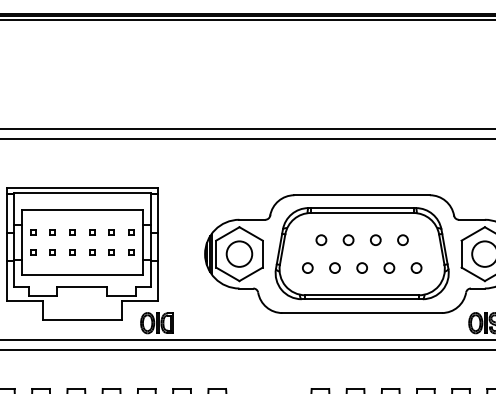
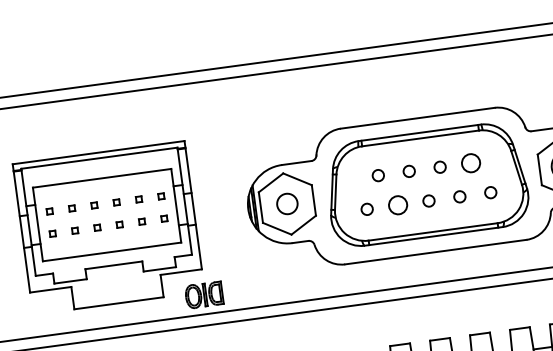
circle: (402, 239) -> (470, 162), size x1.6
circle: (239, 253) -> (287, 203), size x0.7
circle: (334, 267) -> (397, 204), size x1.6

